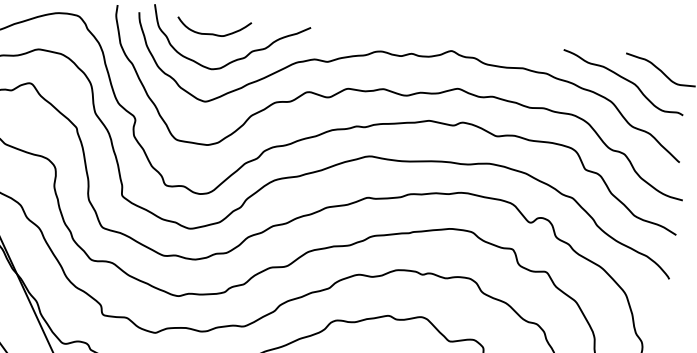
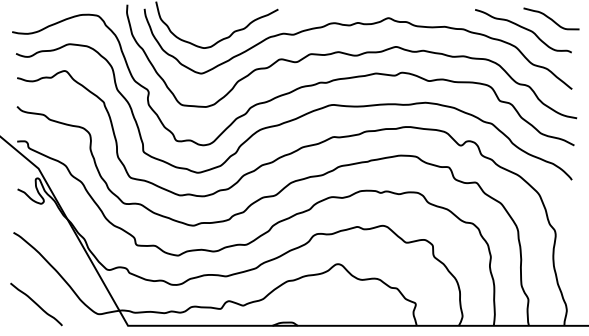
curve: (213, 33) -> (203, 20), removed

